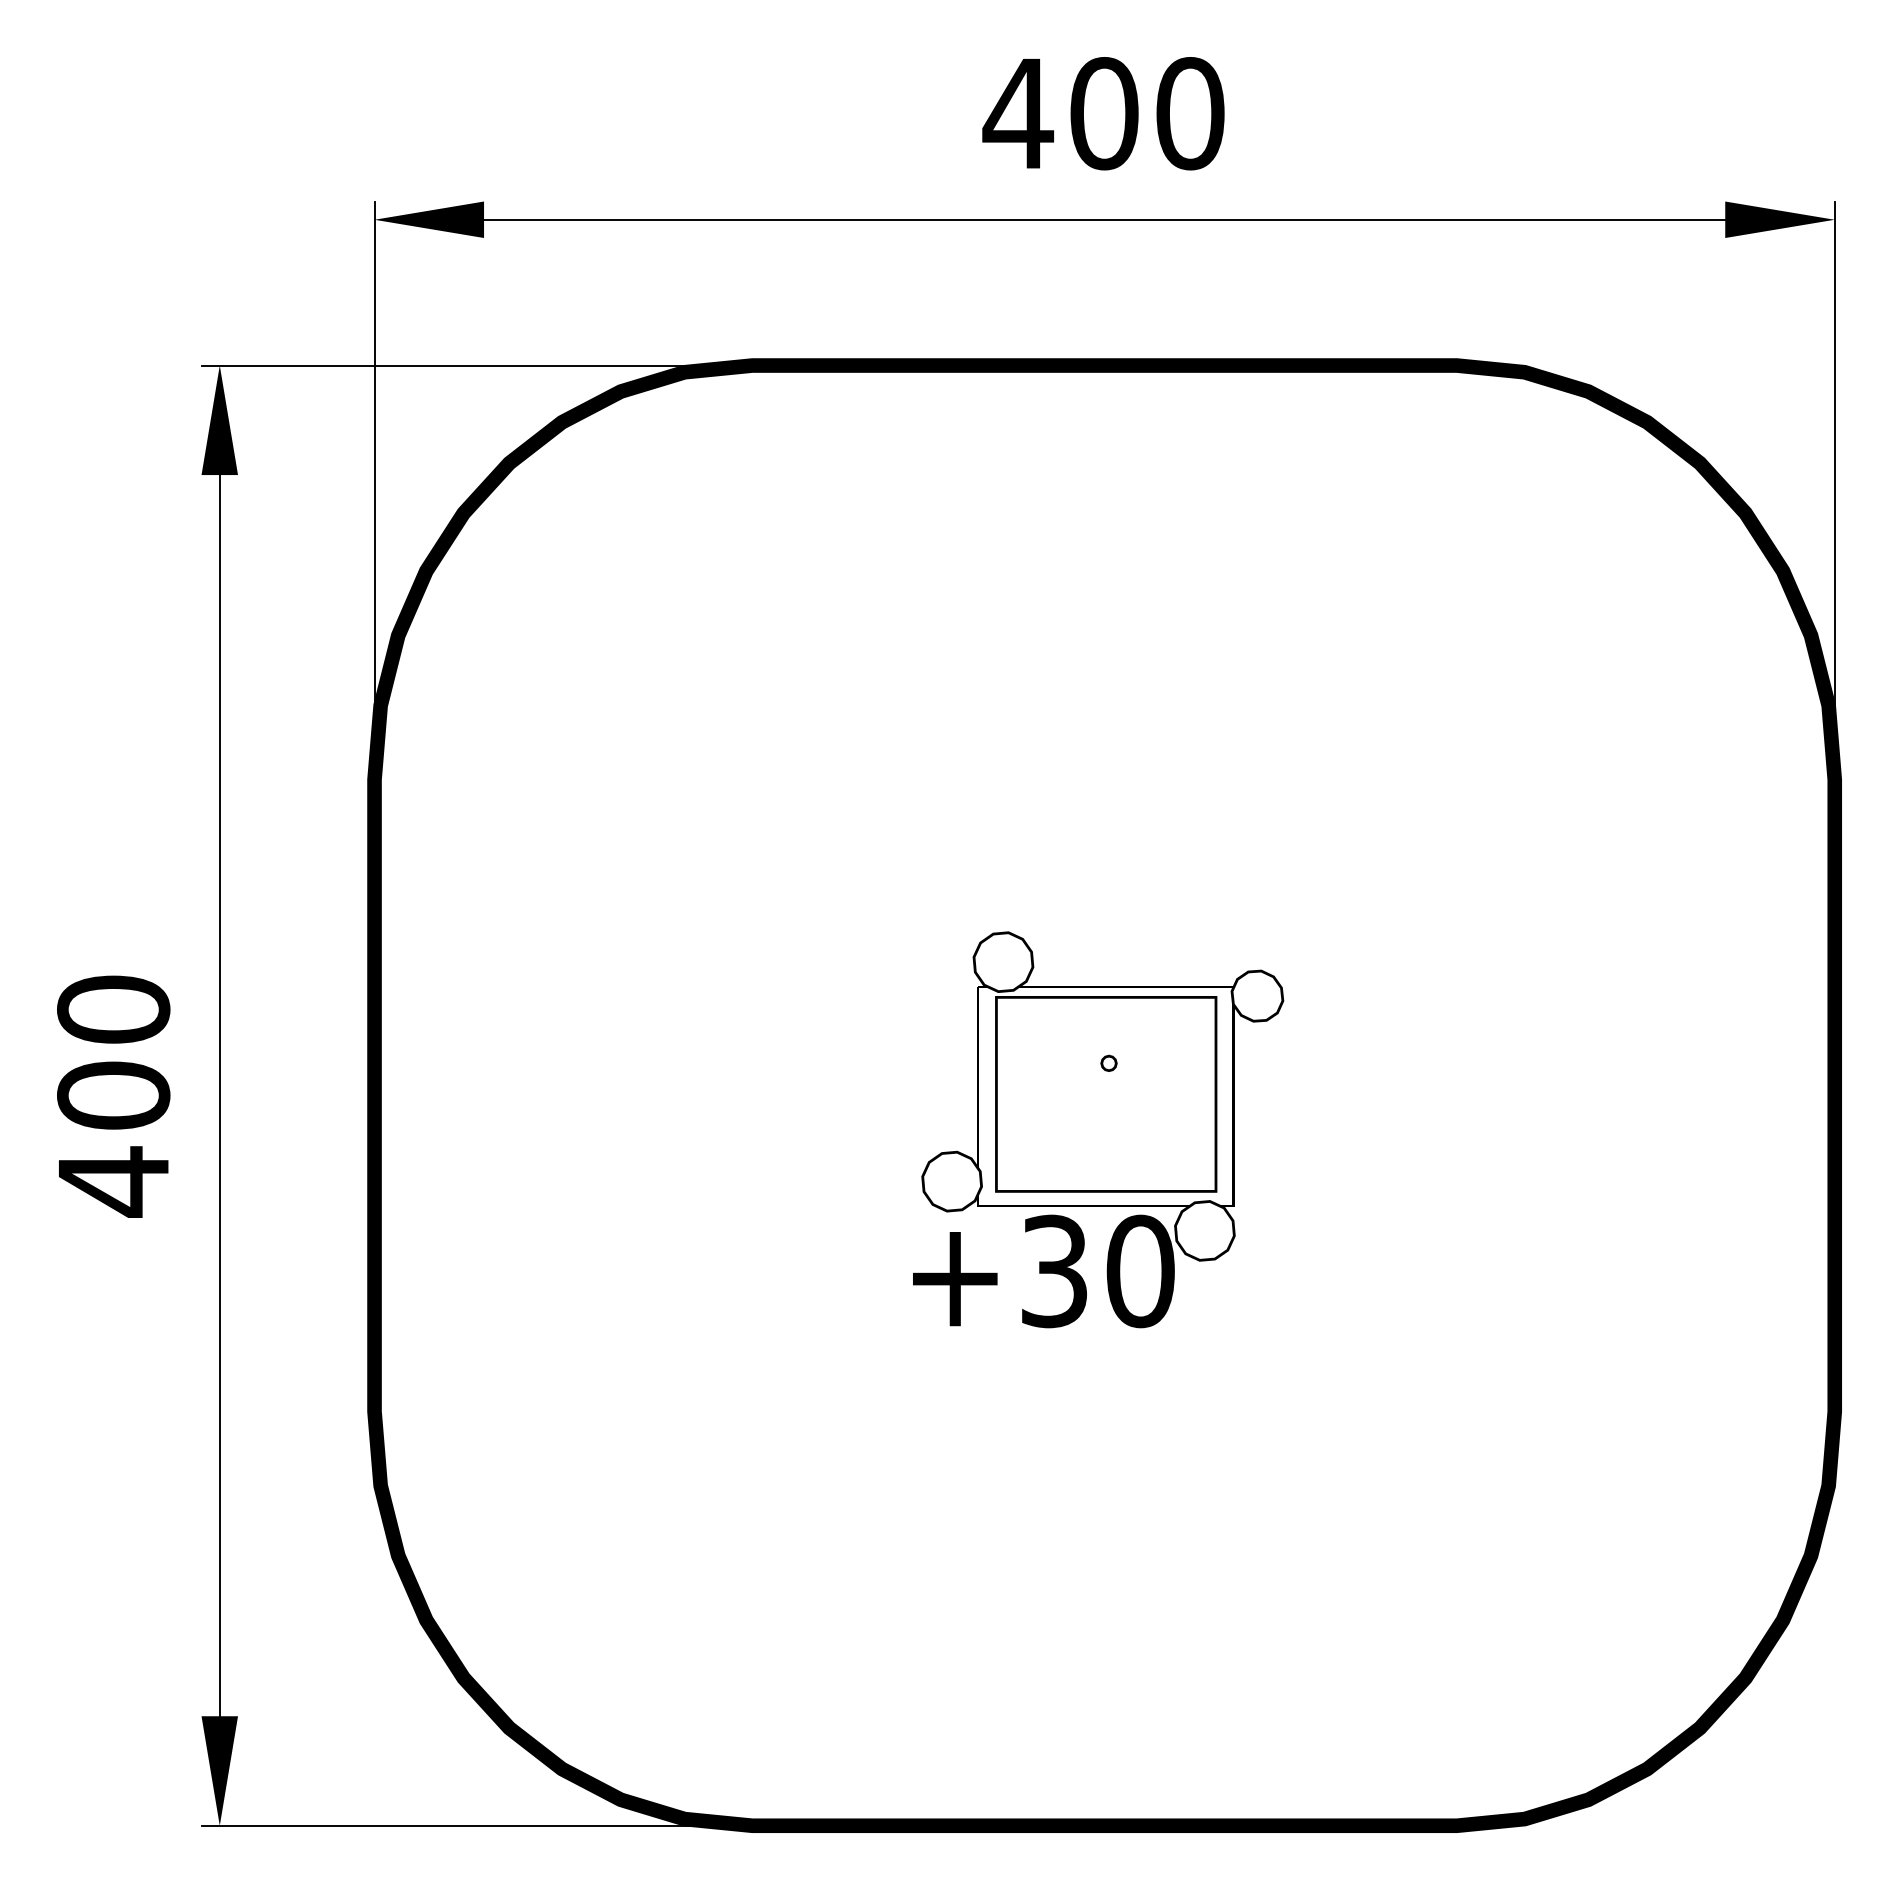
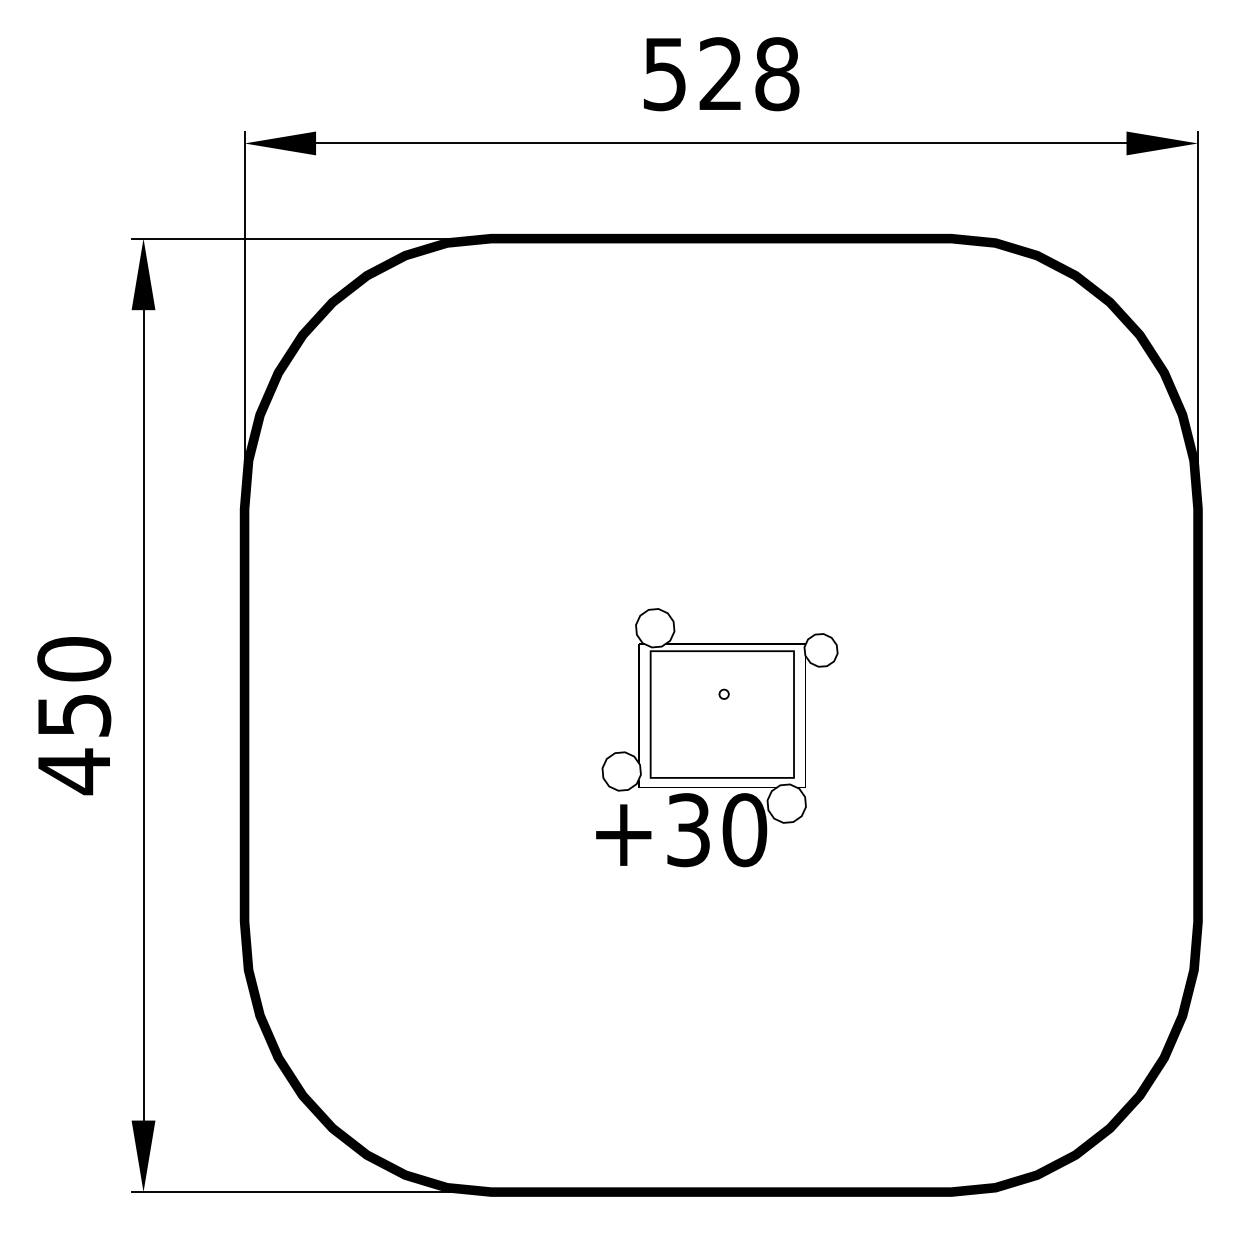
text: (1103, 114) -> (720, 74), 400 -> 528
text: (114, 1095) -> (74, 715), 400 -> 450

